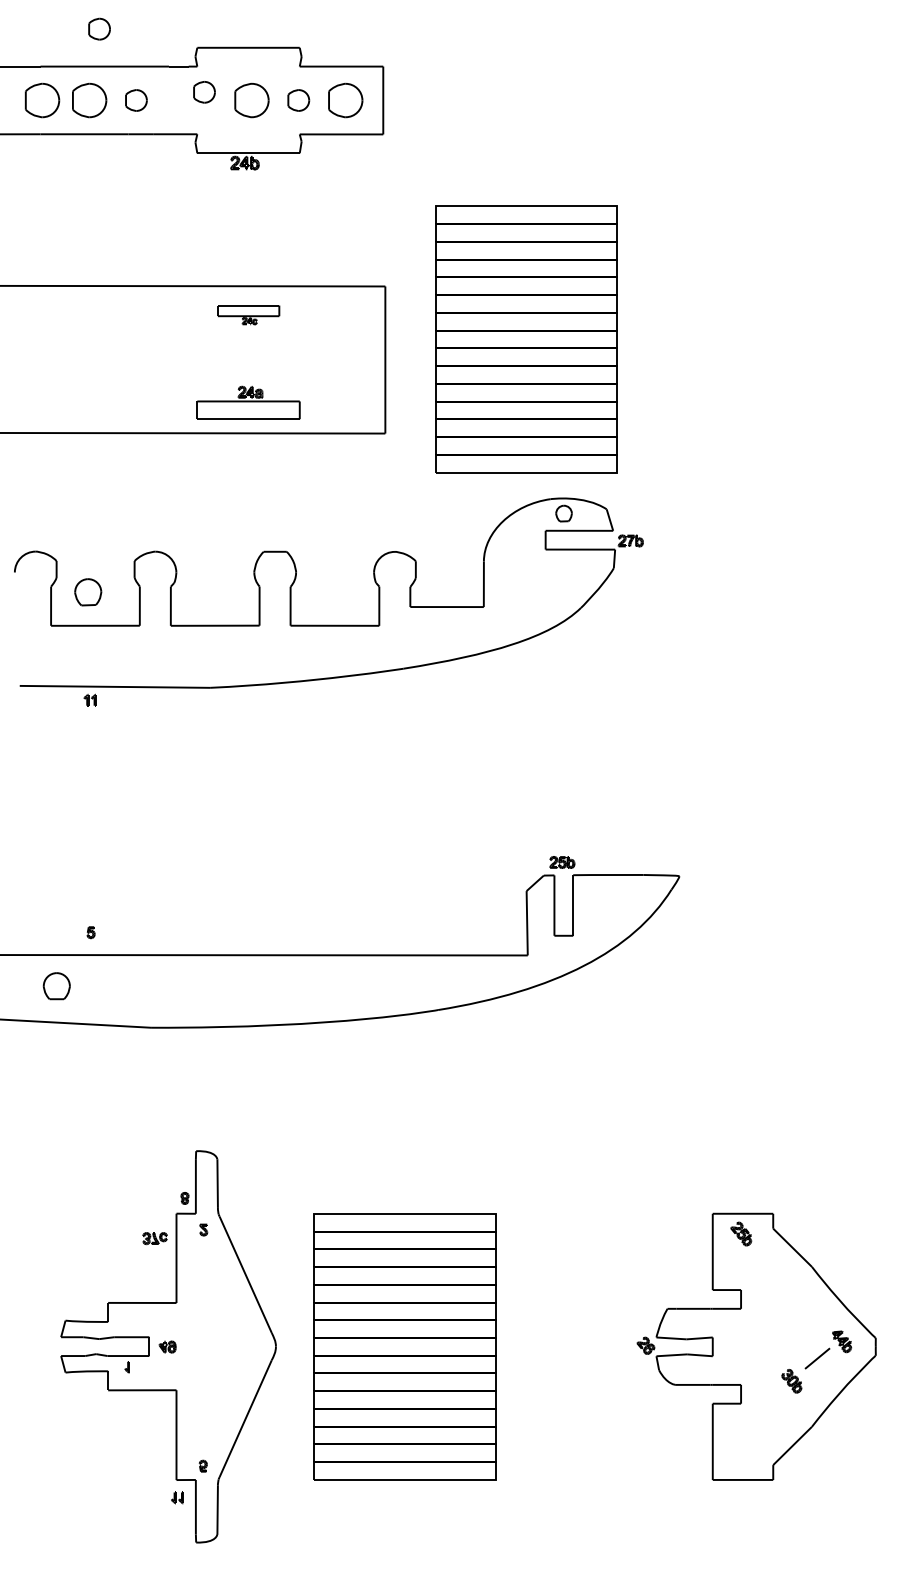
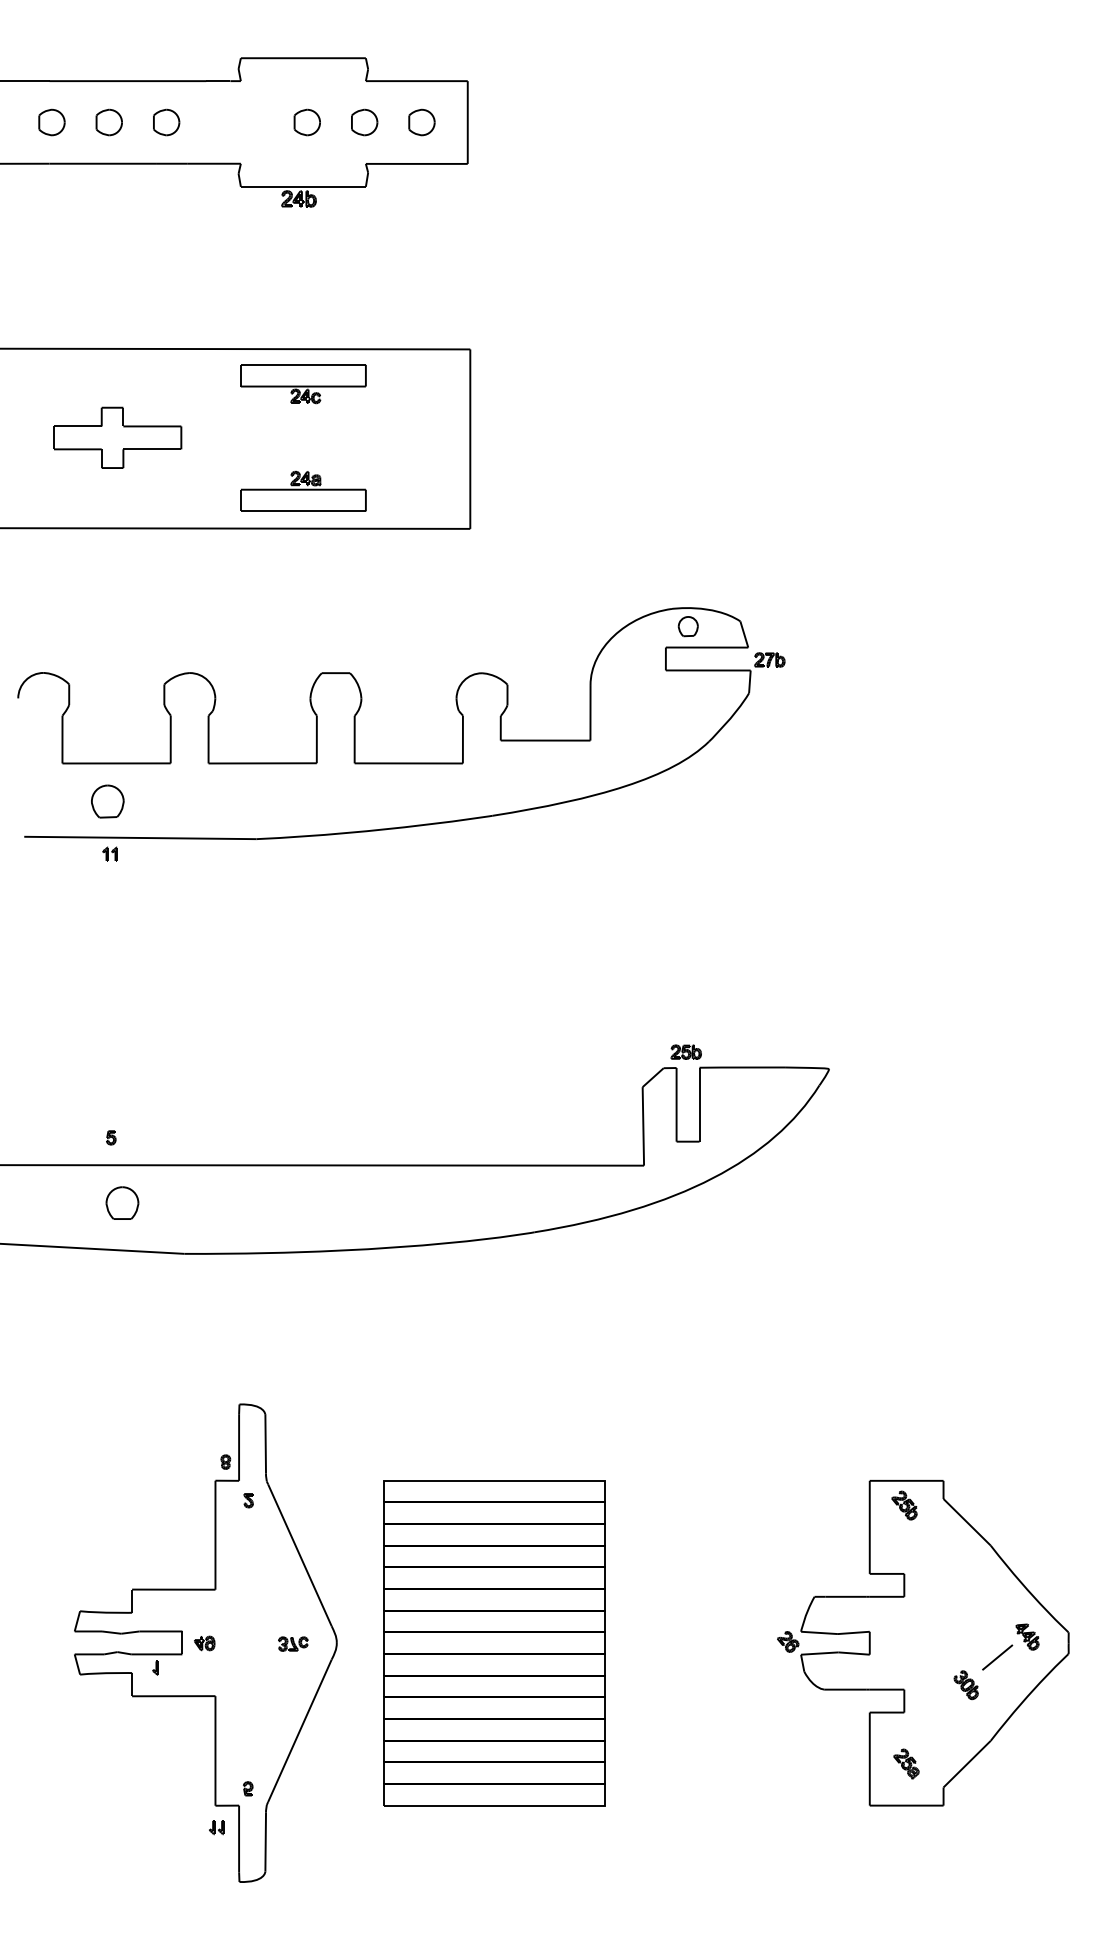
part: (99, 29) -> (121, 35), removed
part: (204, 92) -> (249, 112), removed
part: (42, 100) -> (51, 122), size x0.62
part: (88, 100) -> (108, 122), size x0.62
part: (251, 100) -> (306, 122), size x0.62
part: (345, 100) -> (421, 122), size x0.62
part: (248, 315) -> (303, 384), size x1.67
part: (526, 339) -> (642, 414), removed
part: (96, 358) -> (117, 437), added
part: (88, 592) -> (107, 801), moved
part: (56, 985) -> (122, 1202), moved
part: (155, 1238) -> (293, 1643), moved
part: (742, 1445) -> (906, 1763), added

